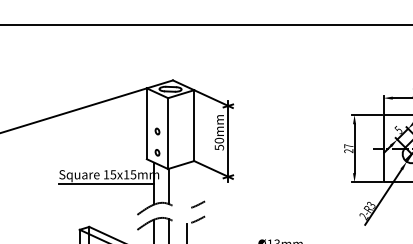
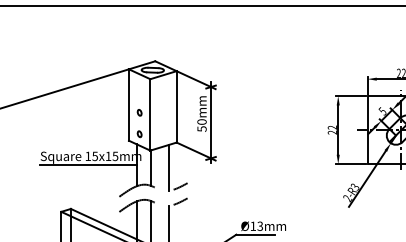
text: (348, 146) -> (332, 127), 27 -> 22
line: (186, 185) -> (168, 167), added

